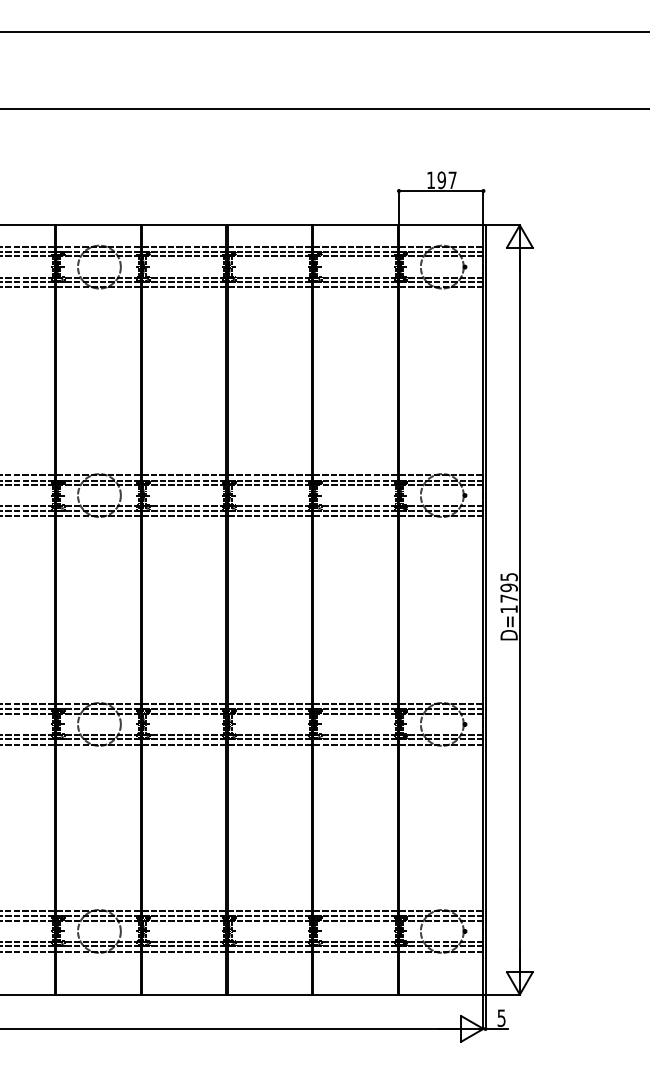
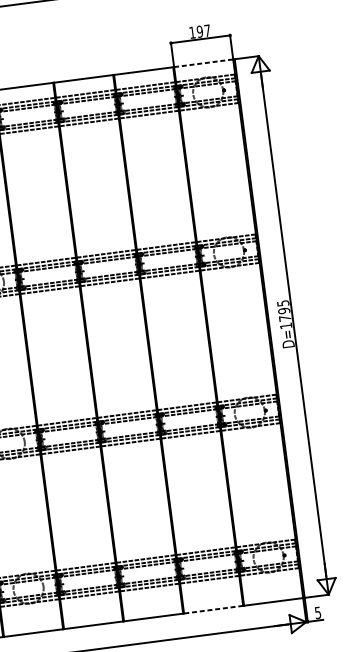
line: (442, 225) -> (204, 63), solid -> dashed
line: (355, 994) -> (213, 609), solid -> dashed

